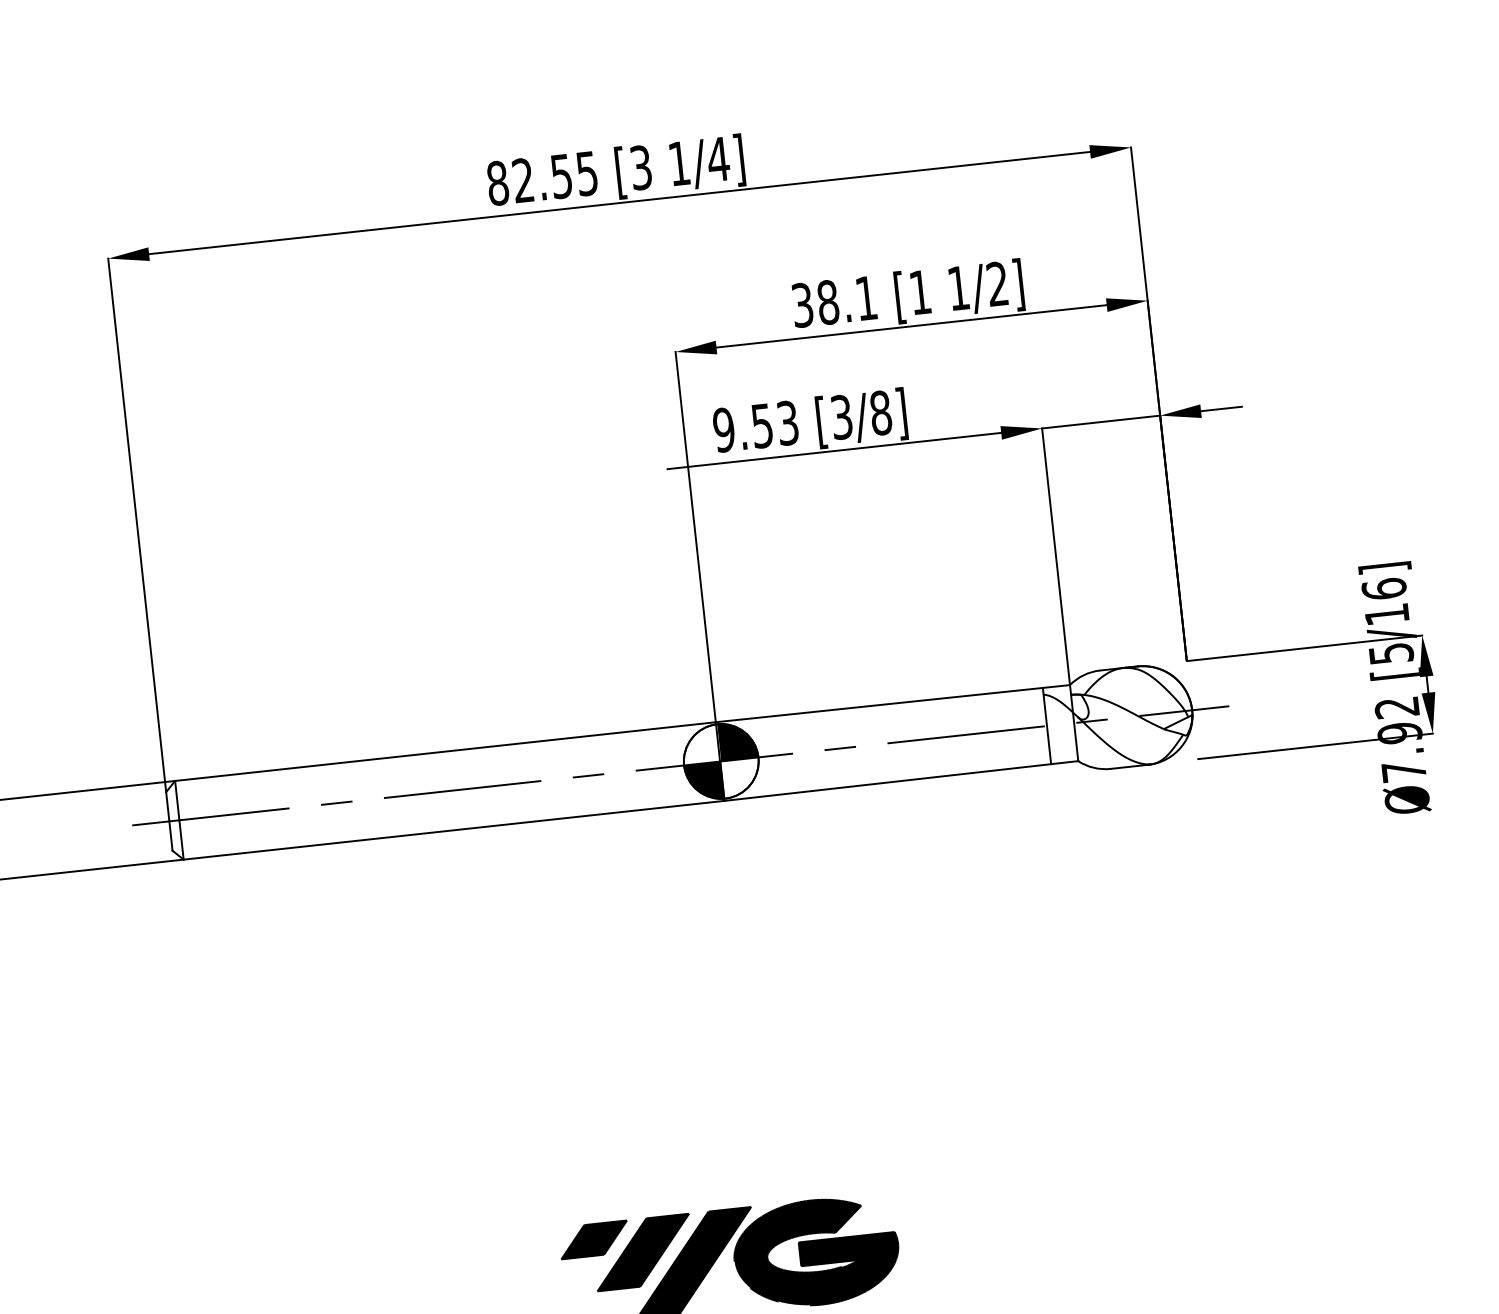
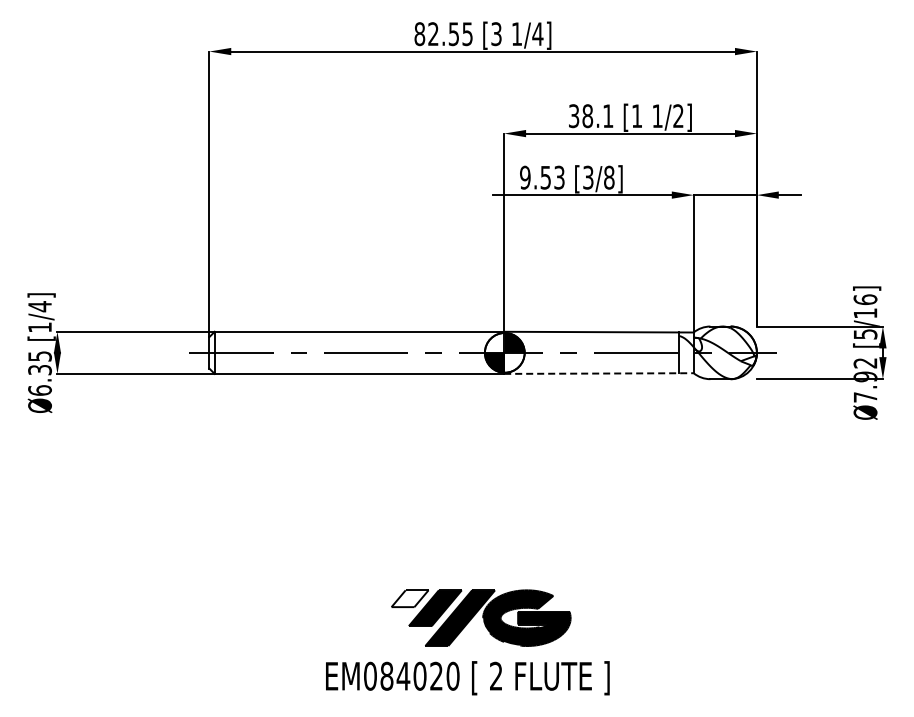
line: (900, 780) -> (598, 373), solid -> dashed
fill: (593, 1239) -> (409, 598), removed

